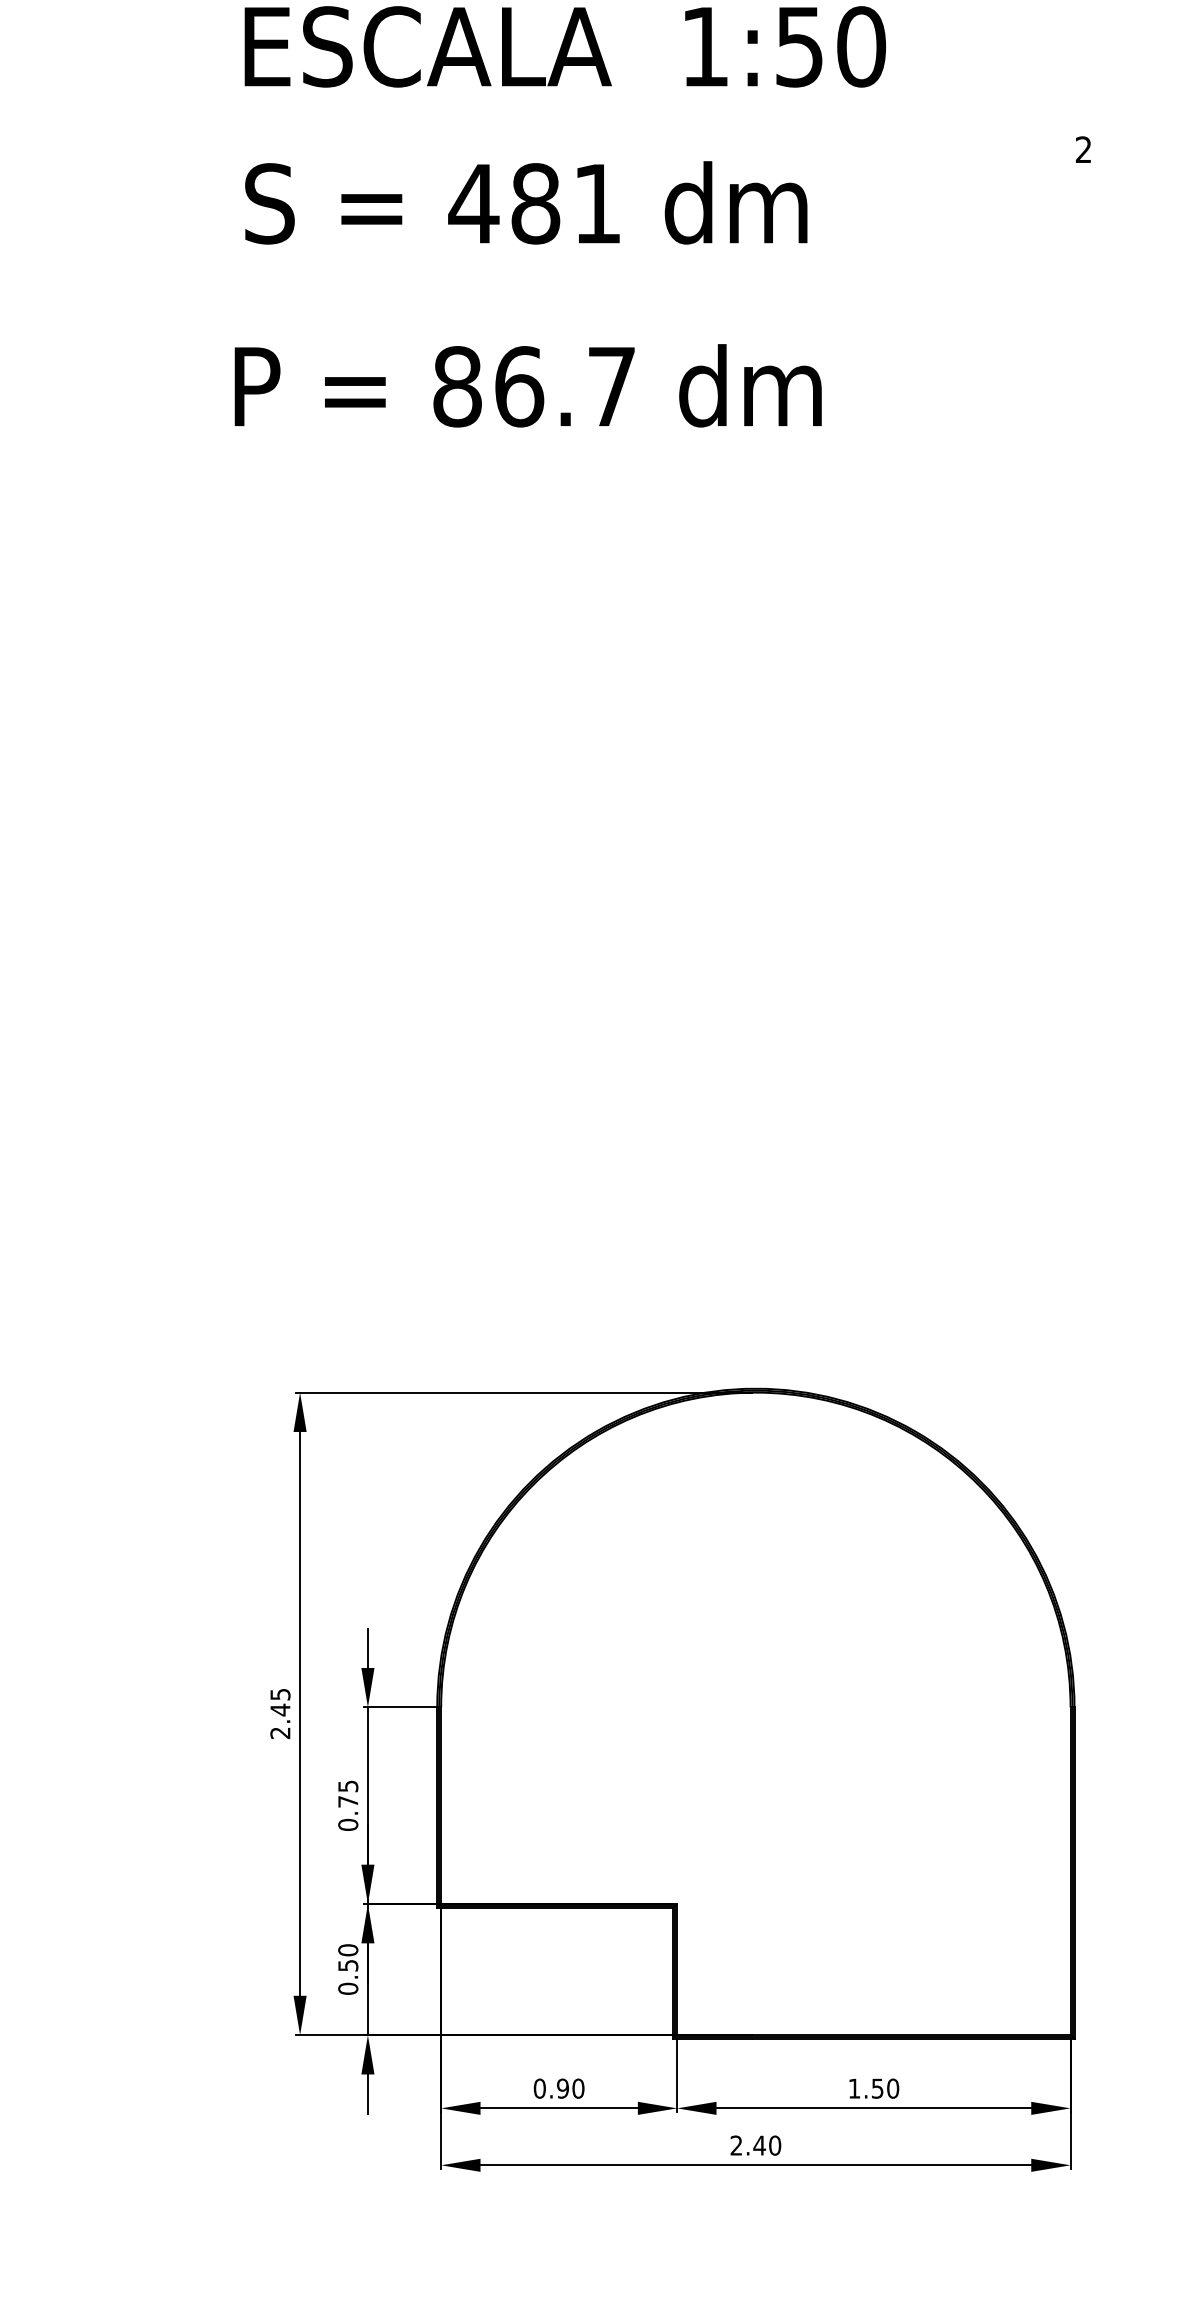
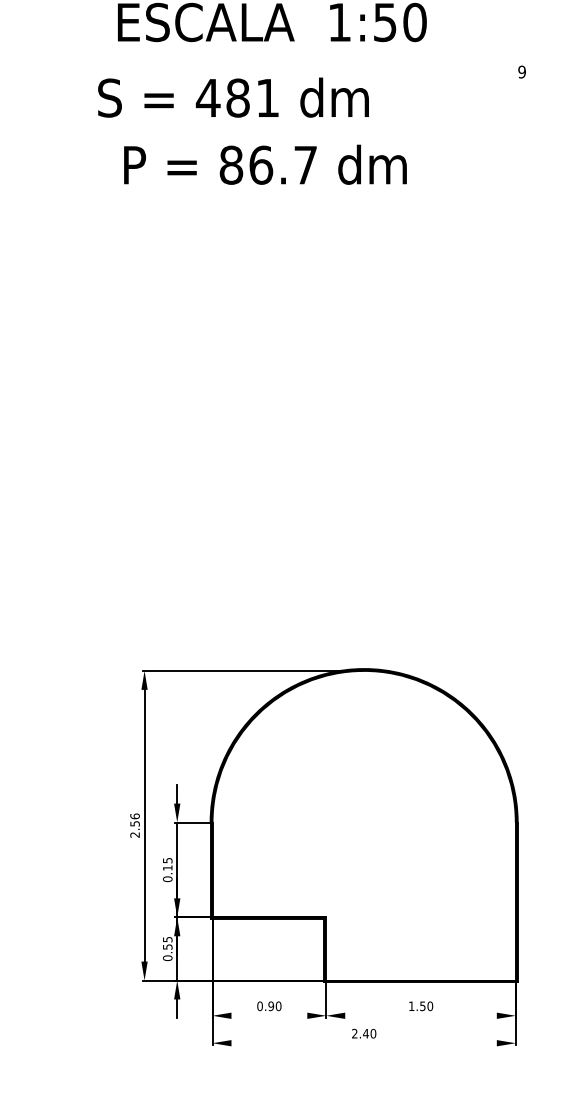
text: (1082, 148) -> (521, 71), 2 -> 9
text: (526, 202) -> (233, 97), moved
text: (528, 385) -> (265, 164), moved
text: (279, 1700) -> (134, 819), 2.45 -> 2.56
text: (347, 1800) -> (167, 867), 0.75 -> 0.15
text: (347, 1950) -> (167, 939), 0.50 -> 0.55
line: (559, 2107) -> (269, 1015), removed
line: (872, 2107) -> (420, 1015), removed
line: (754, 2165) -> (363, 1043), removed

